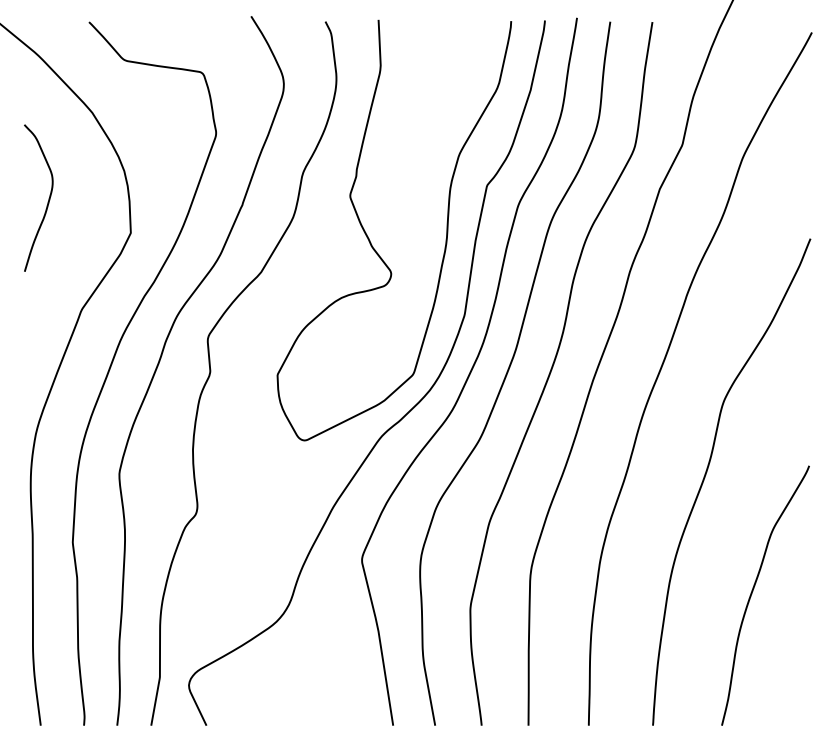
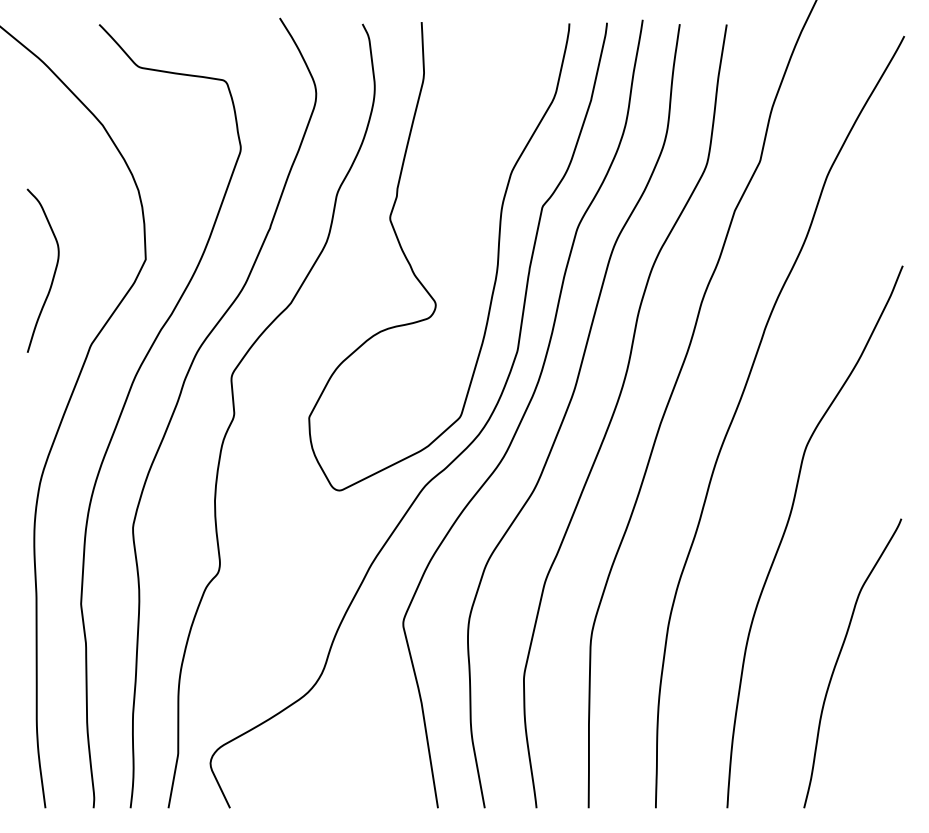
curve: (48, 198) -> (54, 271), moved

